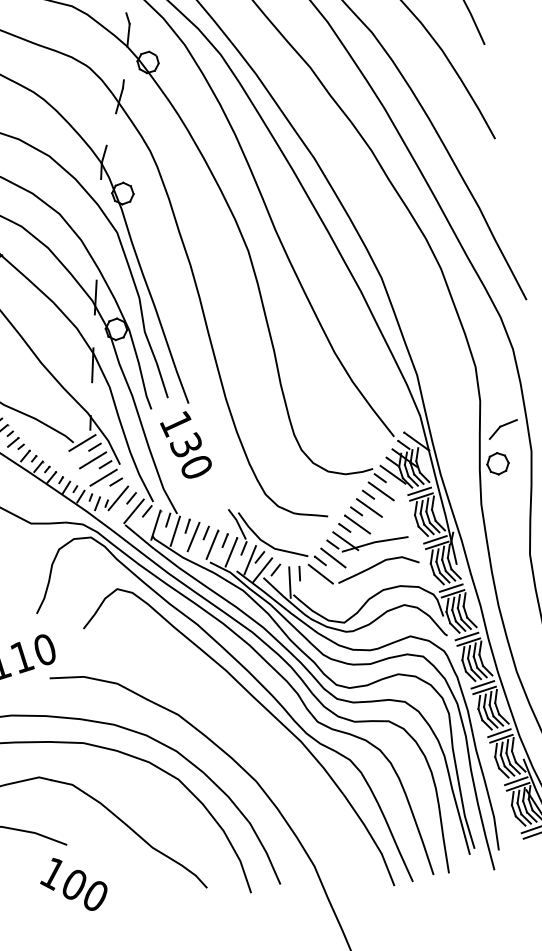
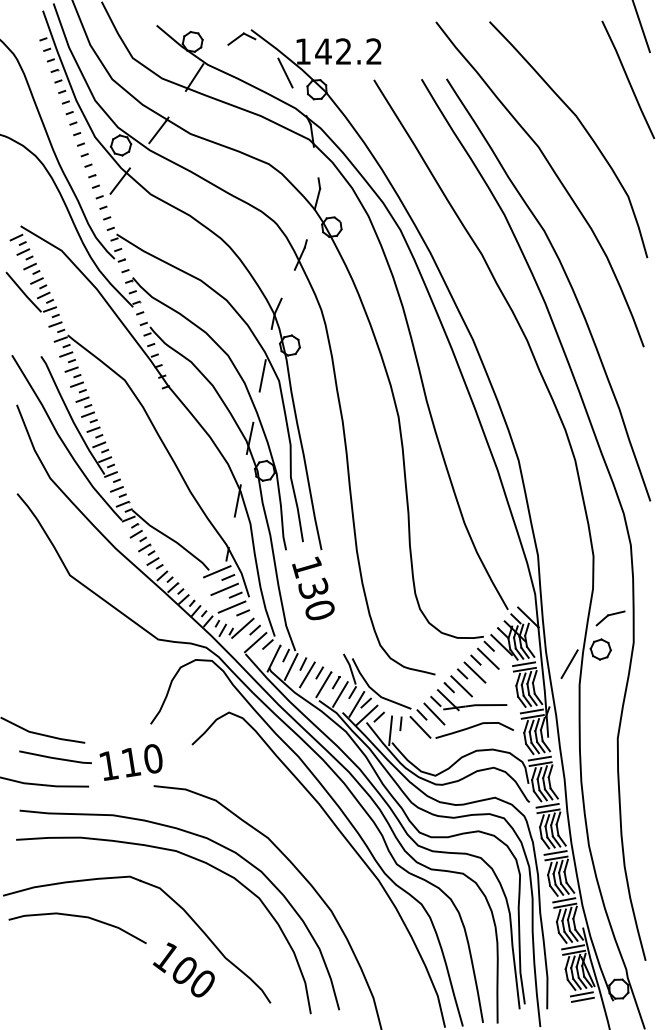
line: (98, 229) -> (262, 375), added
line: (467, 484) -> (569, 664), added
text: (73, 883) -> (183, 969), moved

